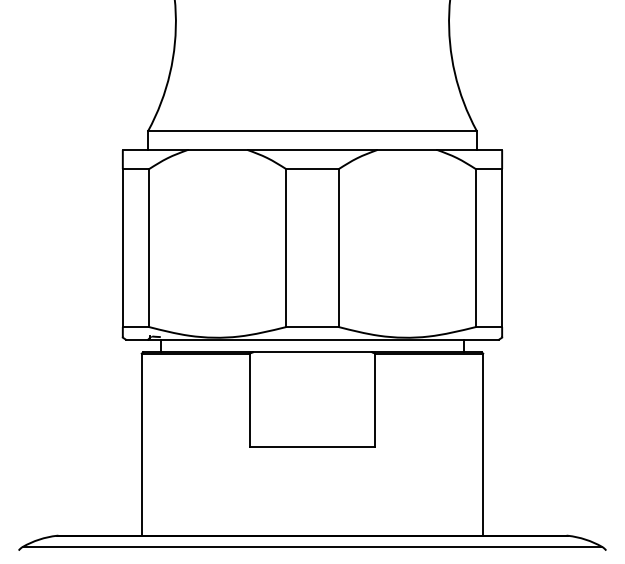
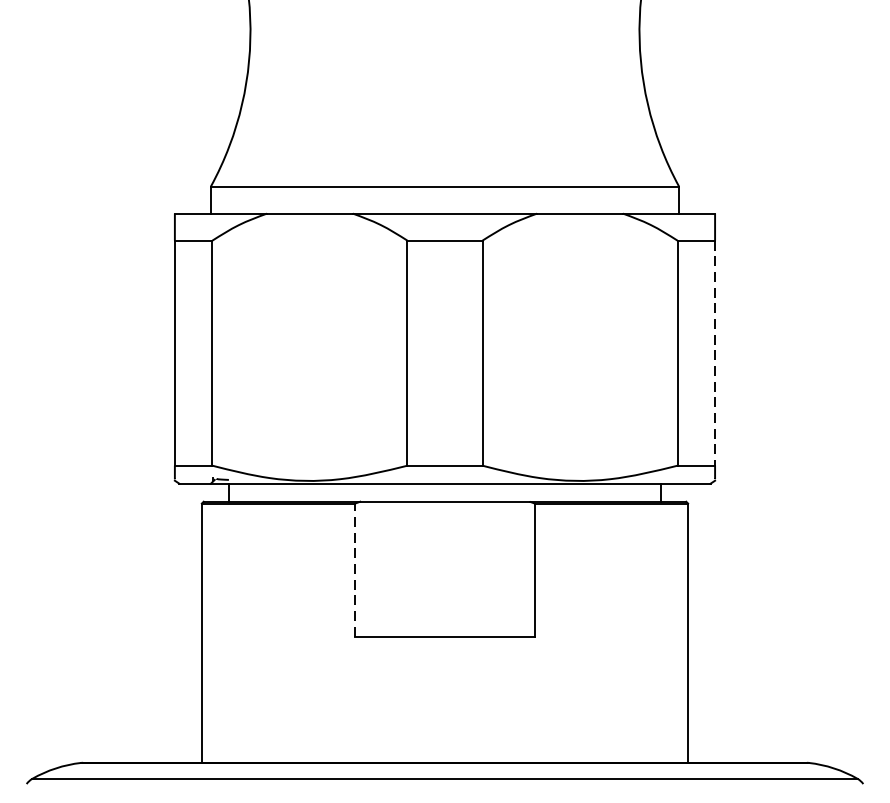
line: (502, 248) -> (715, 353), solid -> dashed
line: (249, 400) -> (355, 570), solid -> dashed

